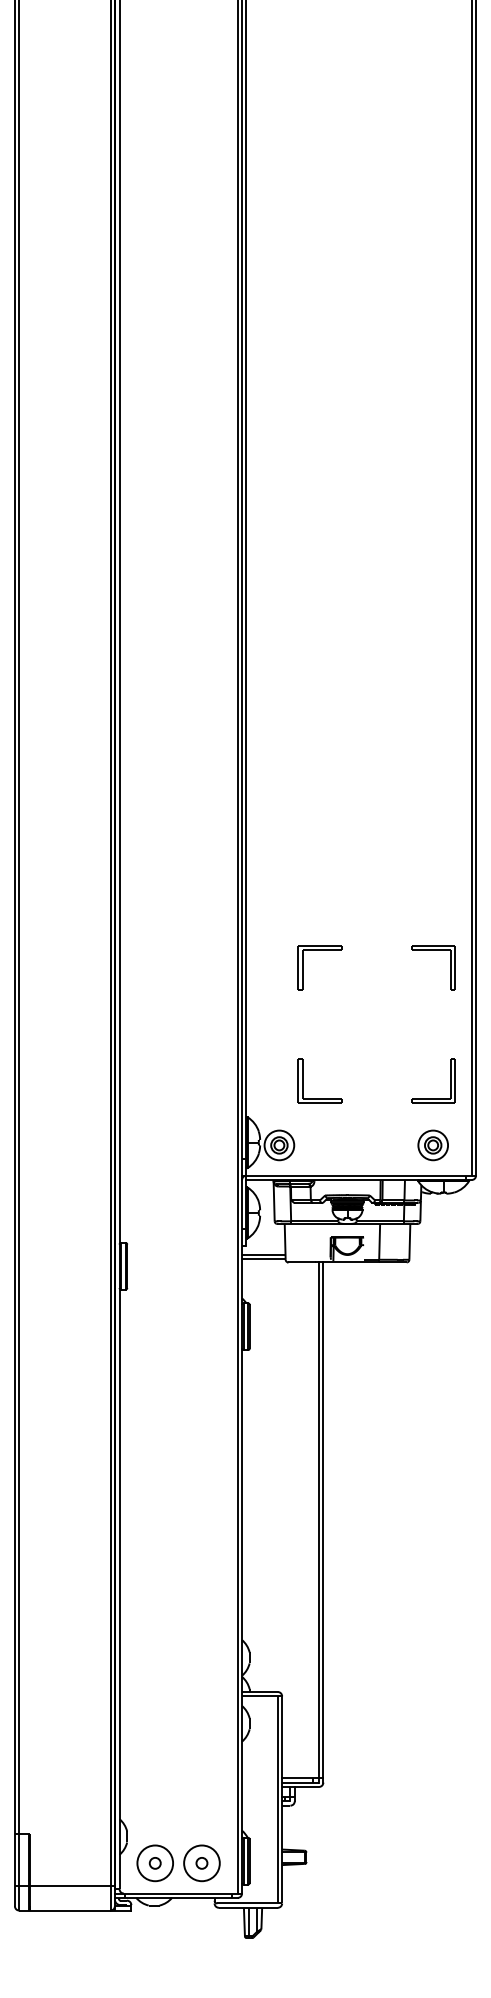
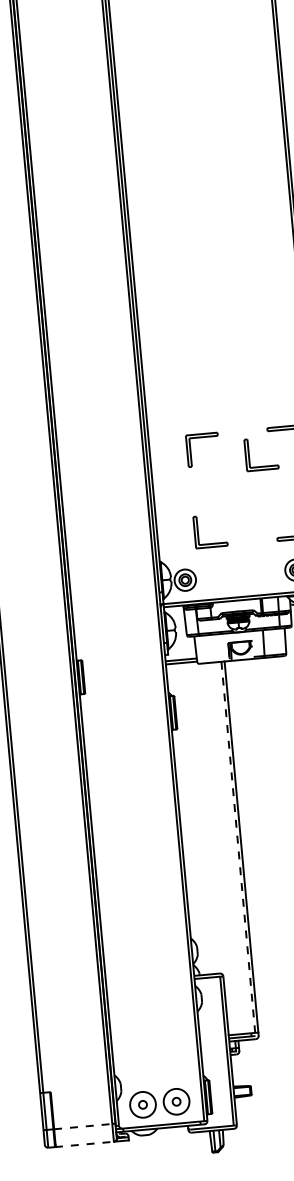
part: (383, 980) -> (249, 454), added
line: (318, 1523) -> (238, 849), solid -> dashed
line: (70, 1885) -> (83, 1126), solid -> dashed
line: (69, 1910) -> (84, 1144), solid -> dashed

